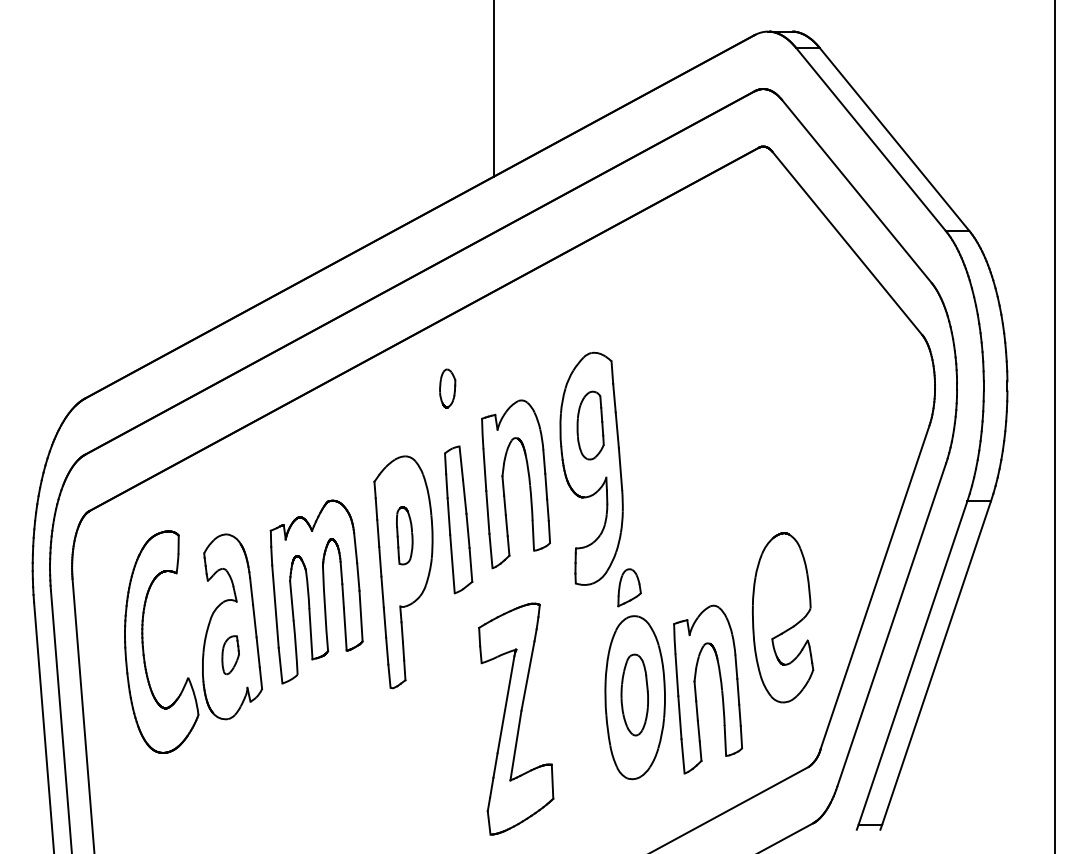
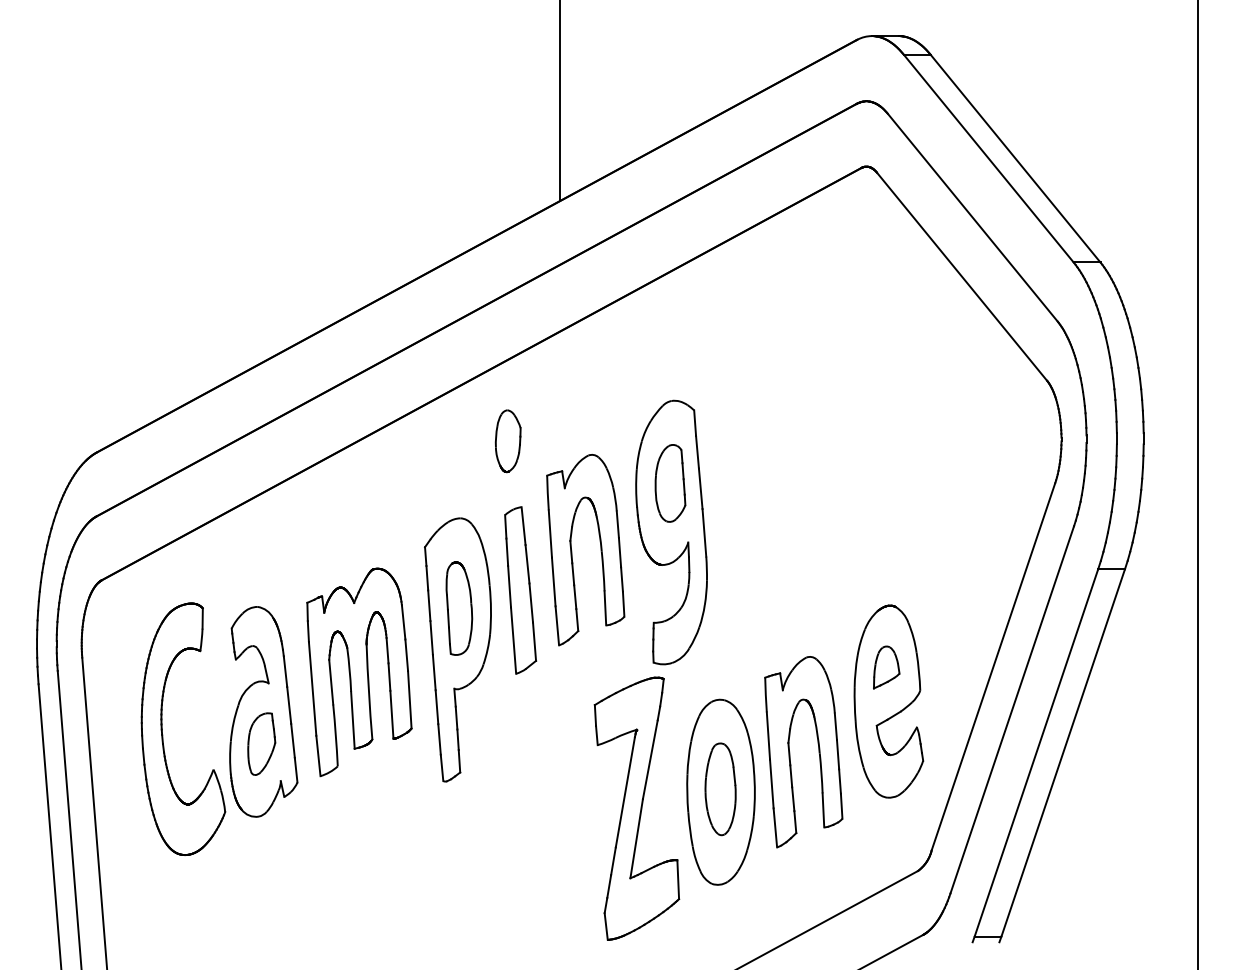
part: (447, 388) -> (507, 441), size x1.43
part: (404, 535) -> (459, 608), size x1.43
part: (629, 587) -> (886, 667), moved
part: (230, 654) -> (261, 743), size x1.43
part: (696, 689) -> (790, 752), moved
part: (515, 718) -> (636, 808), moved

